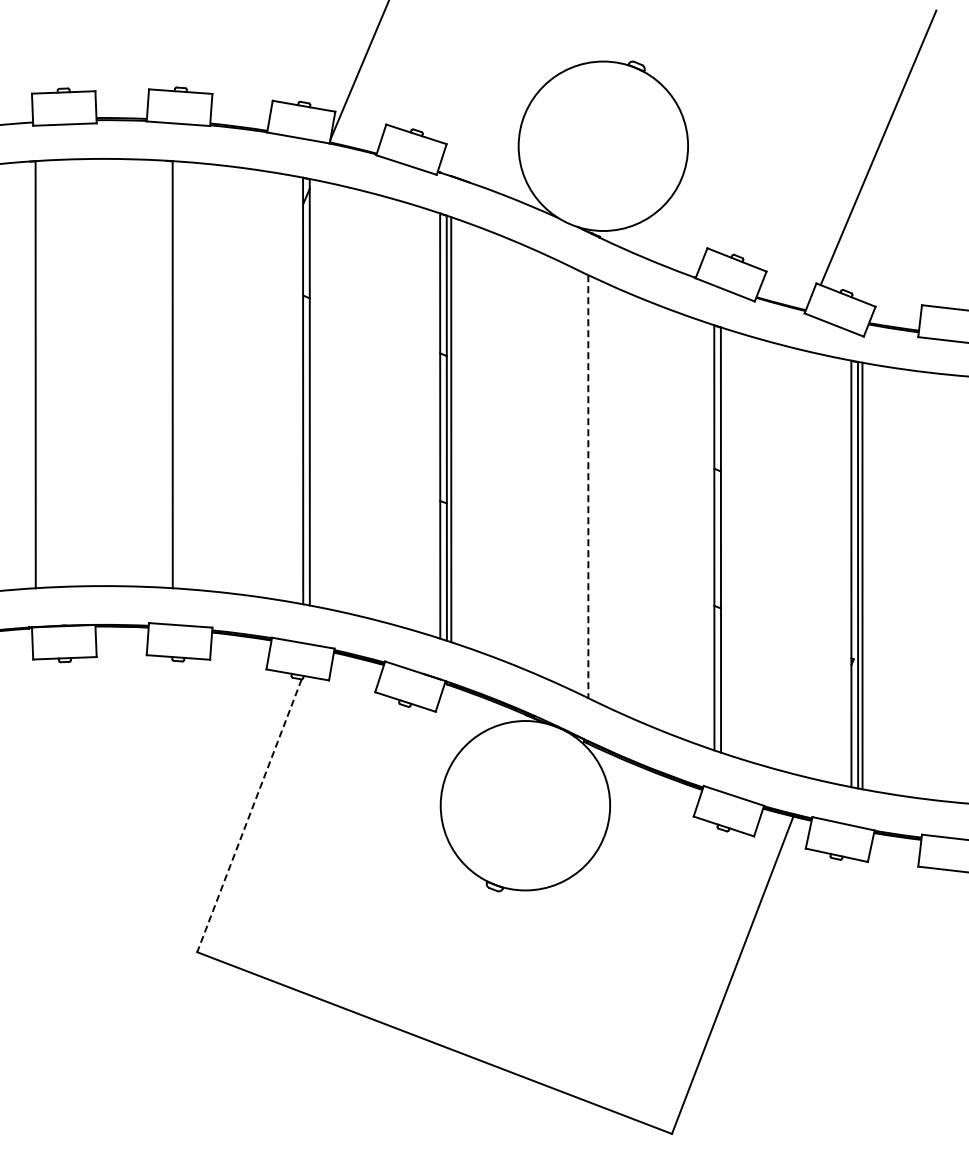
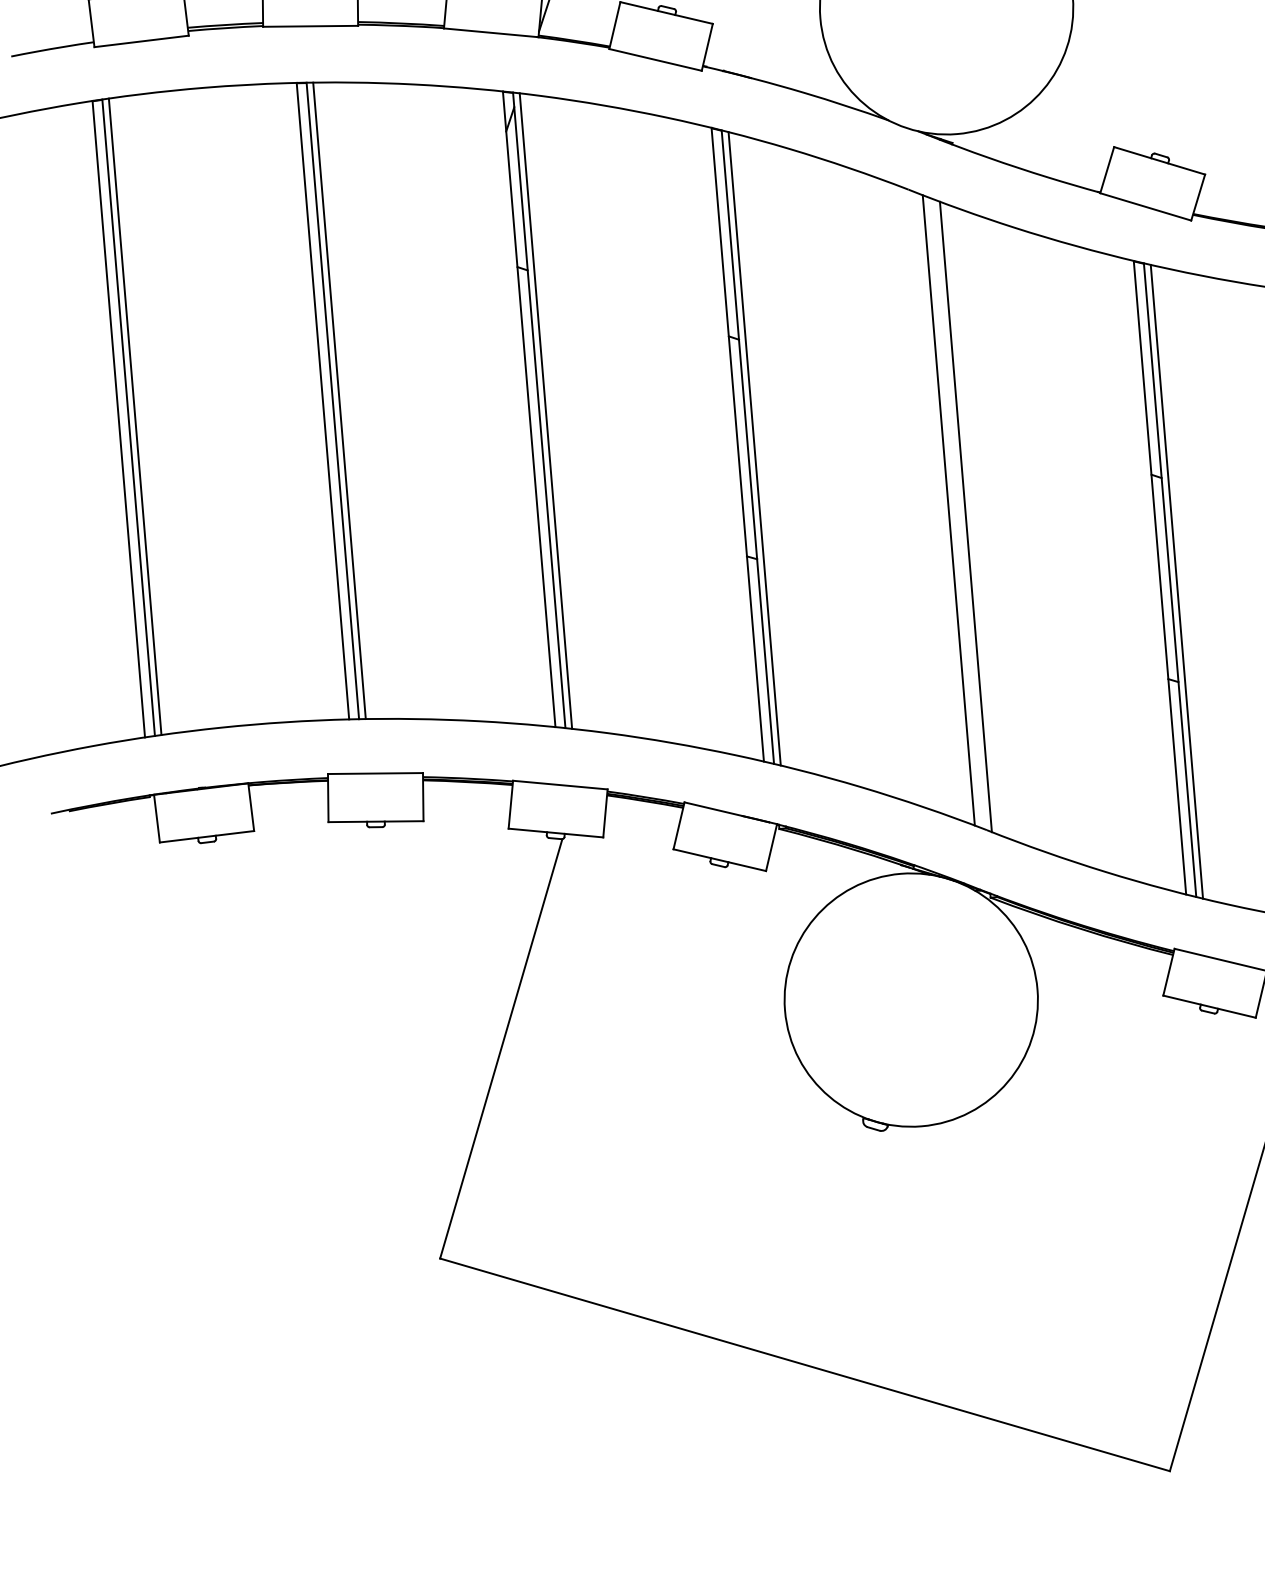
line: (40, 373) -> (135, 415), added
line: (166, 373) -> (323, 399), added
line: (29, 374) -> (119, 418), added
line: (177, 374) -> (339, 400), added
line: (314, 392) -> (546, 410), added
line: (577, 480) -> (948, 509), added
line: (588, 487) -> (966, 518), dashed -> solid
line: (725, 541) -> (1177, 581), added
line: (249, 816) -> (501, 1049), dashed -> solid

